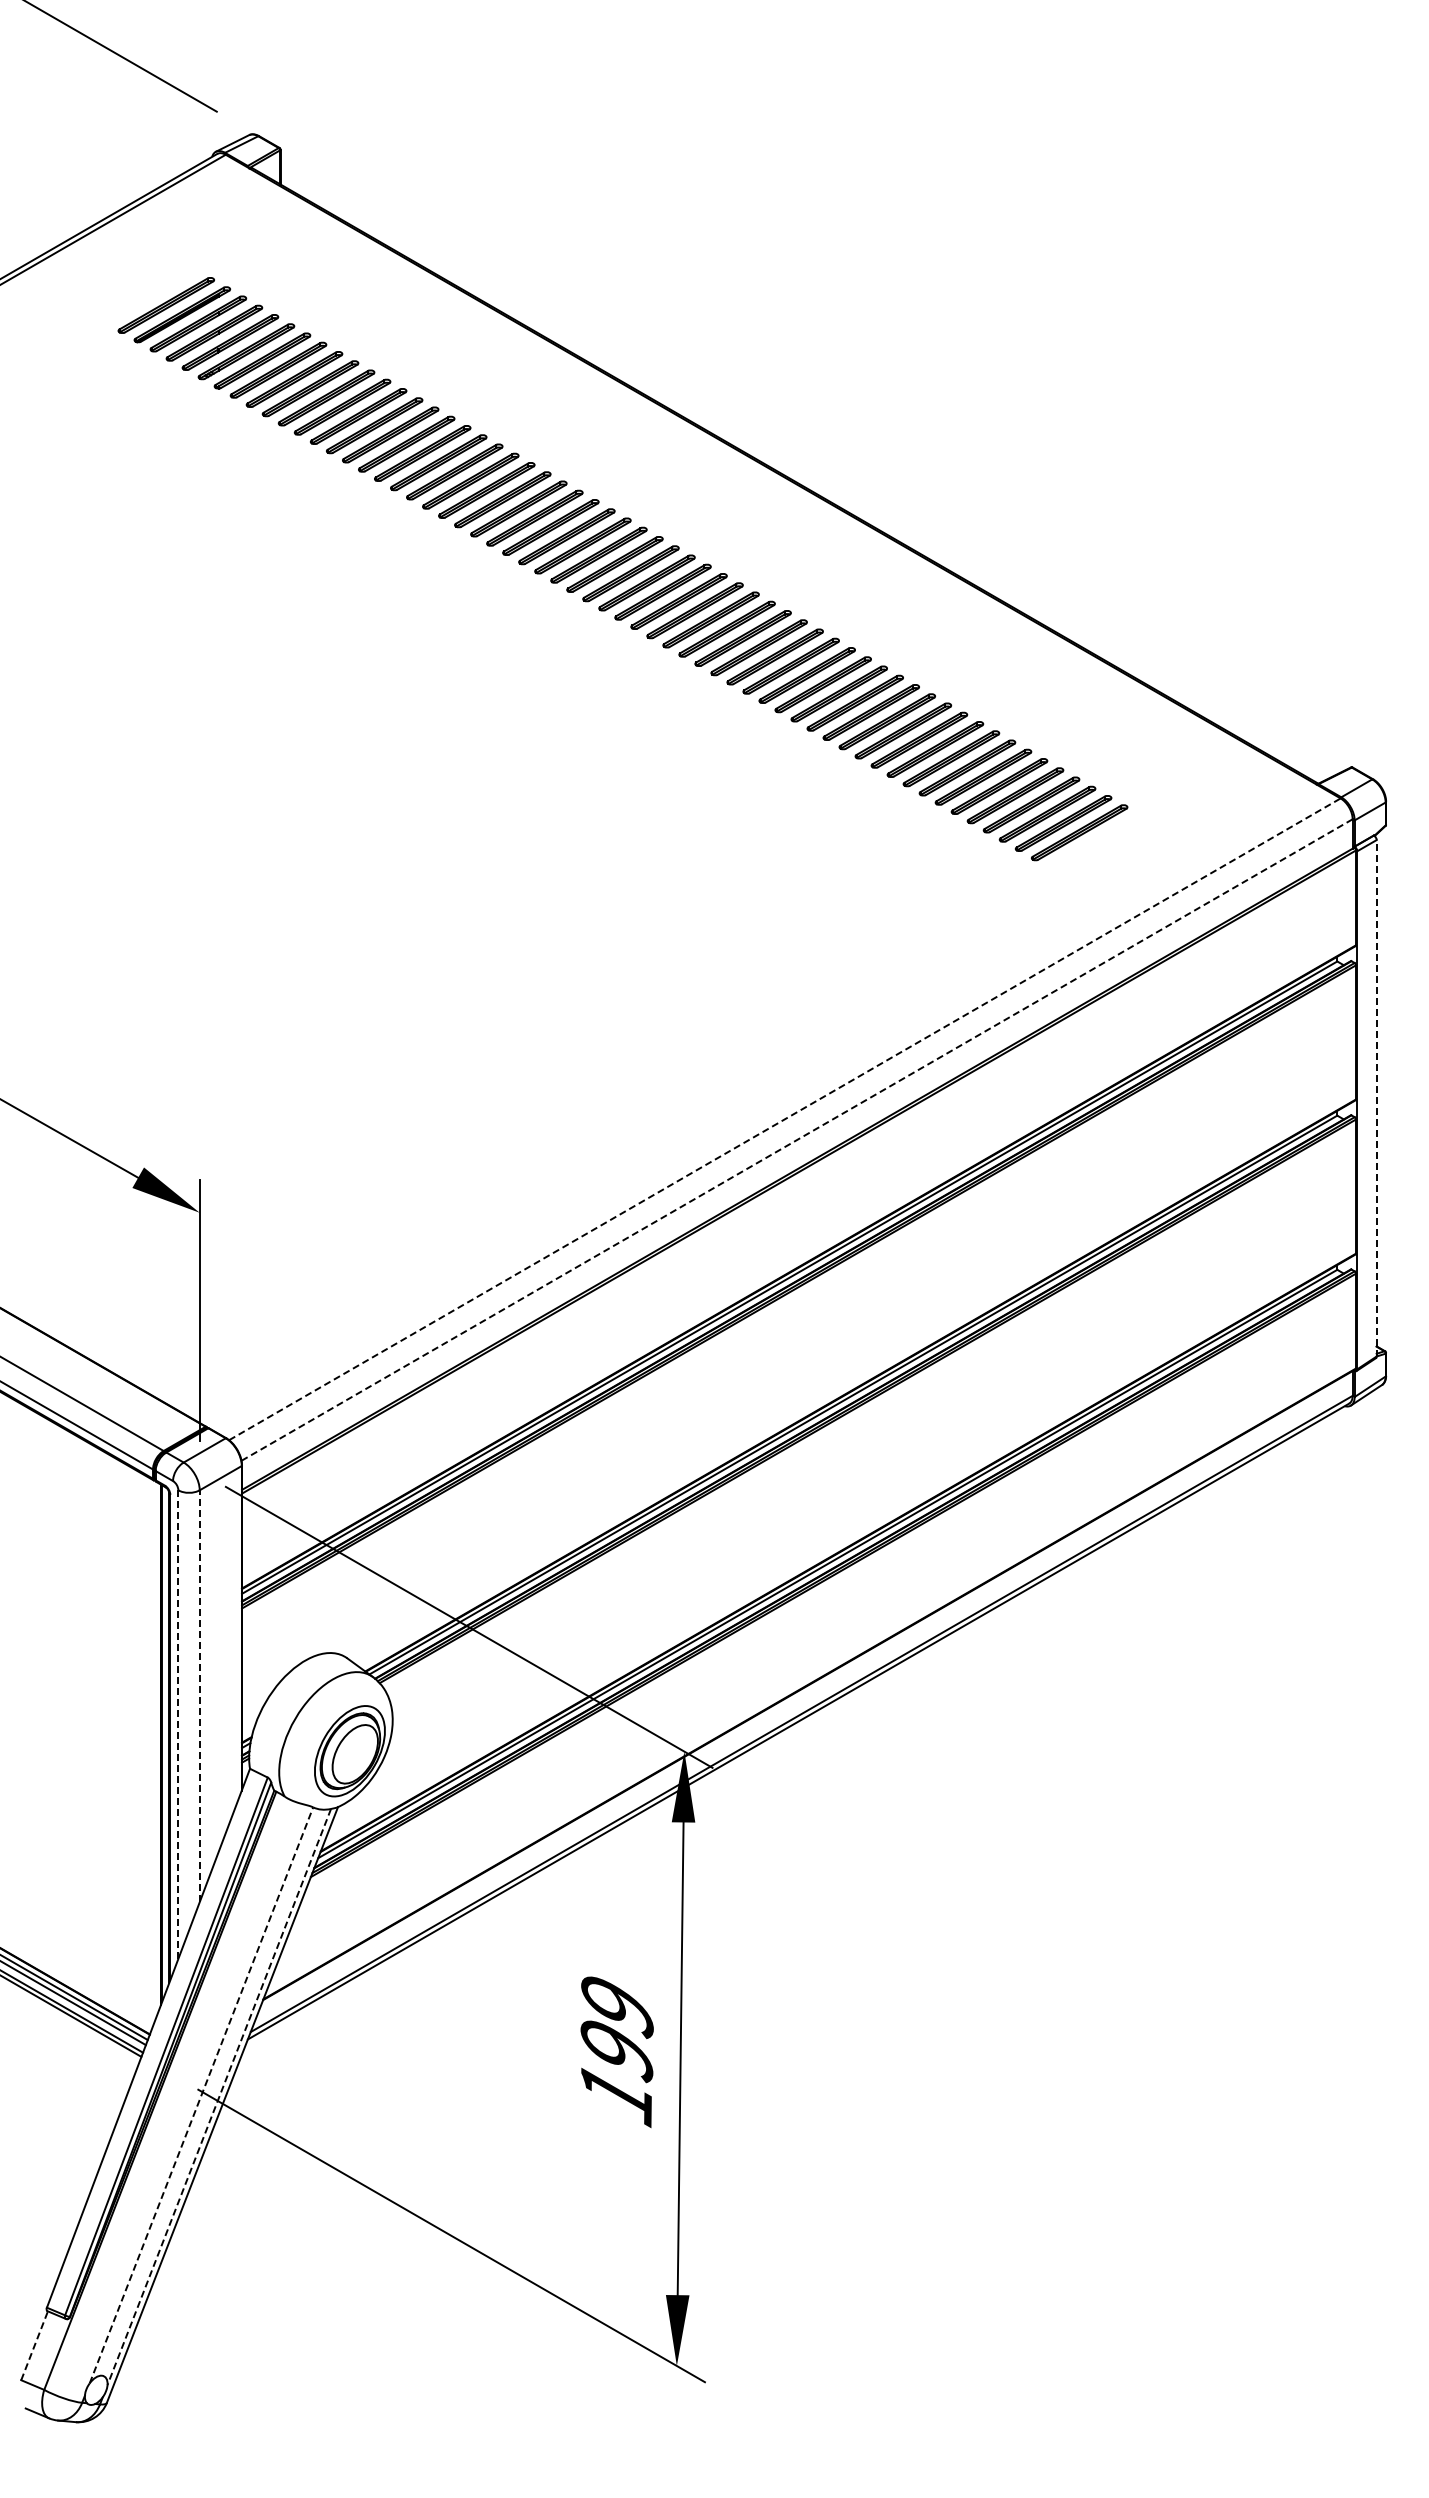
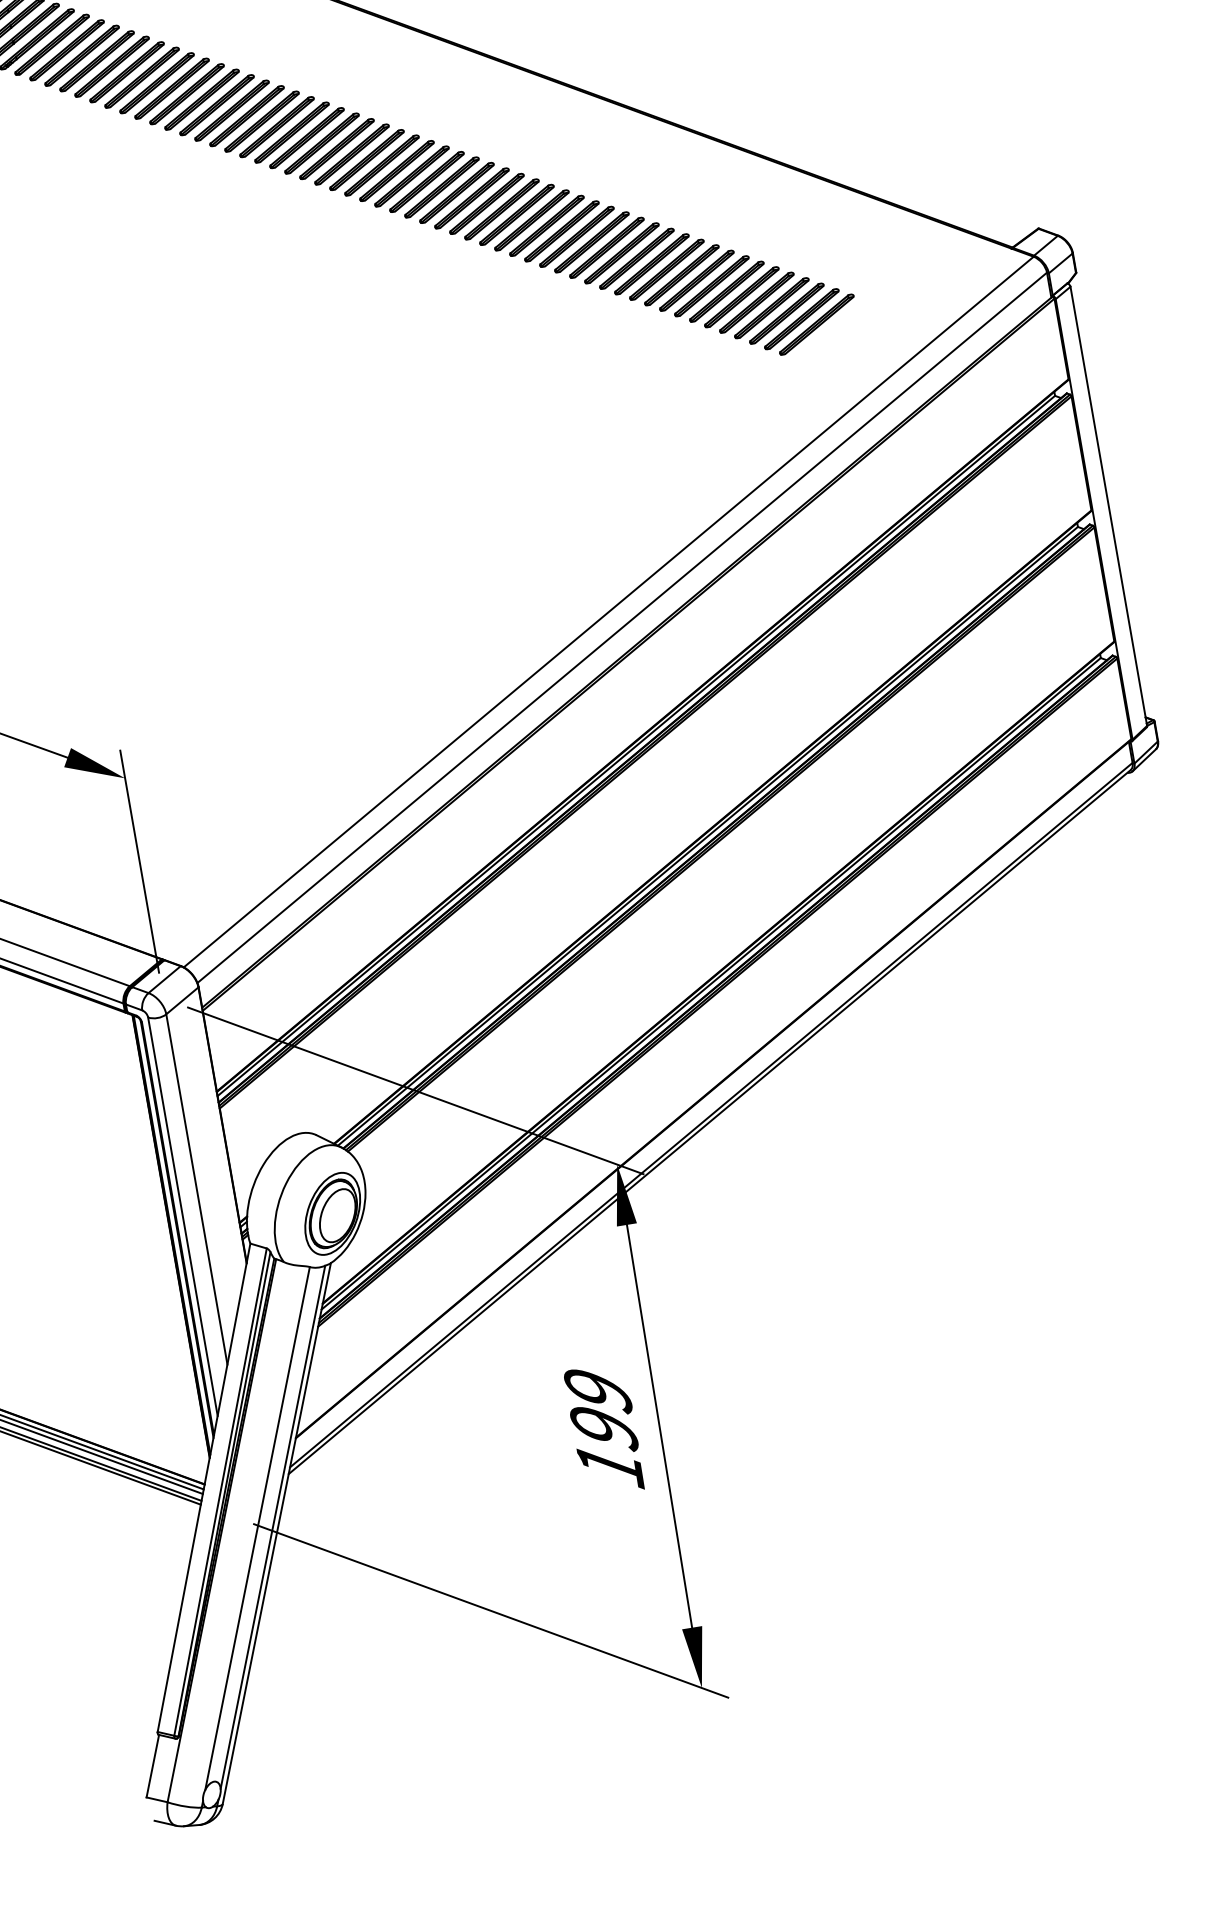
line: (1376, 1097) -> (1108, 505), dashed -> solid
line: (784, 1119) -> (608, 612), dashed -> solid
line: (797, 1139) -> (622, 627), dashed -> solid
line: (199, 1696) -> (196, 1189), dashed -> solid
line: (178, 1725) -> (183, 1217), dashed -> solid
line: (201, 2095) -> (257, 1528), dashed -> solid
line: (219, 2096) -> (273, 1526), dashed -> solid
line: (34, 2345) -> (152, 1765), dashed -> solid

